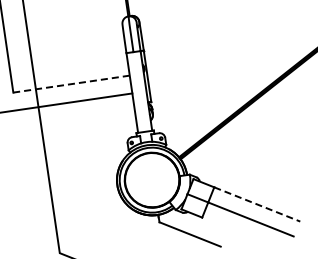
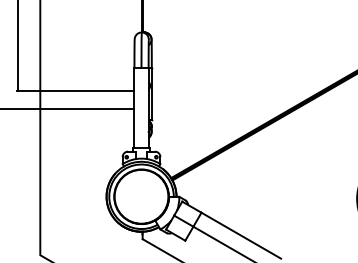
line: (70, 83) -> (75, 90), dashed -> solid
line: (257, 204) -> (241, 235), dashed -> solid

